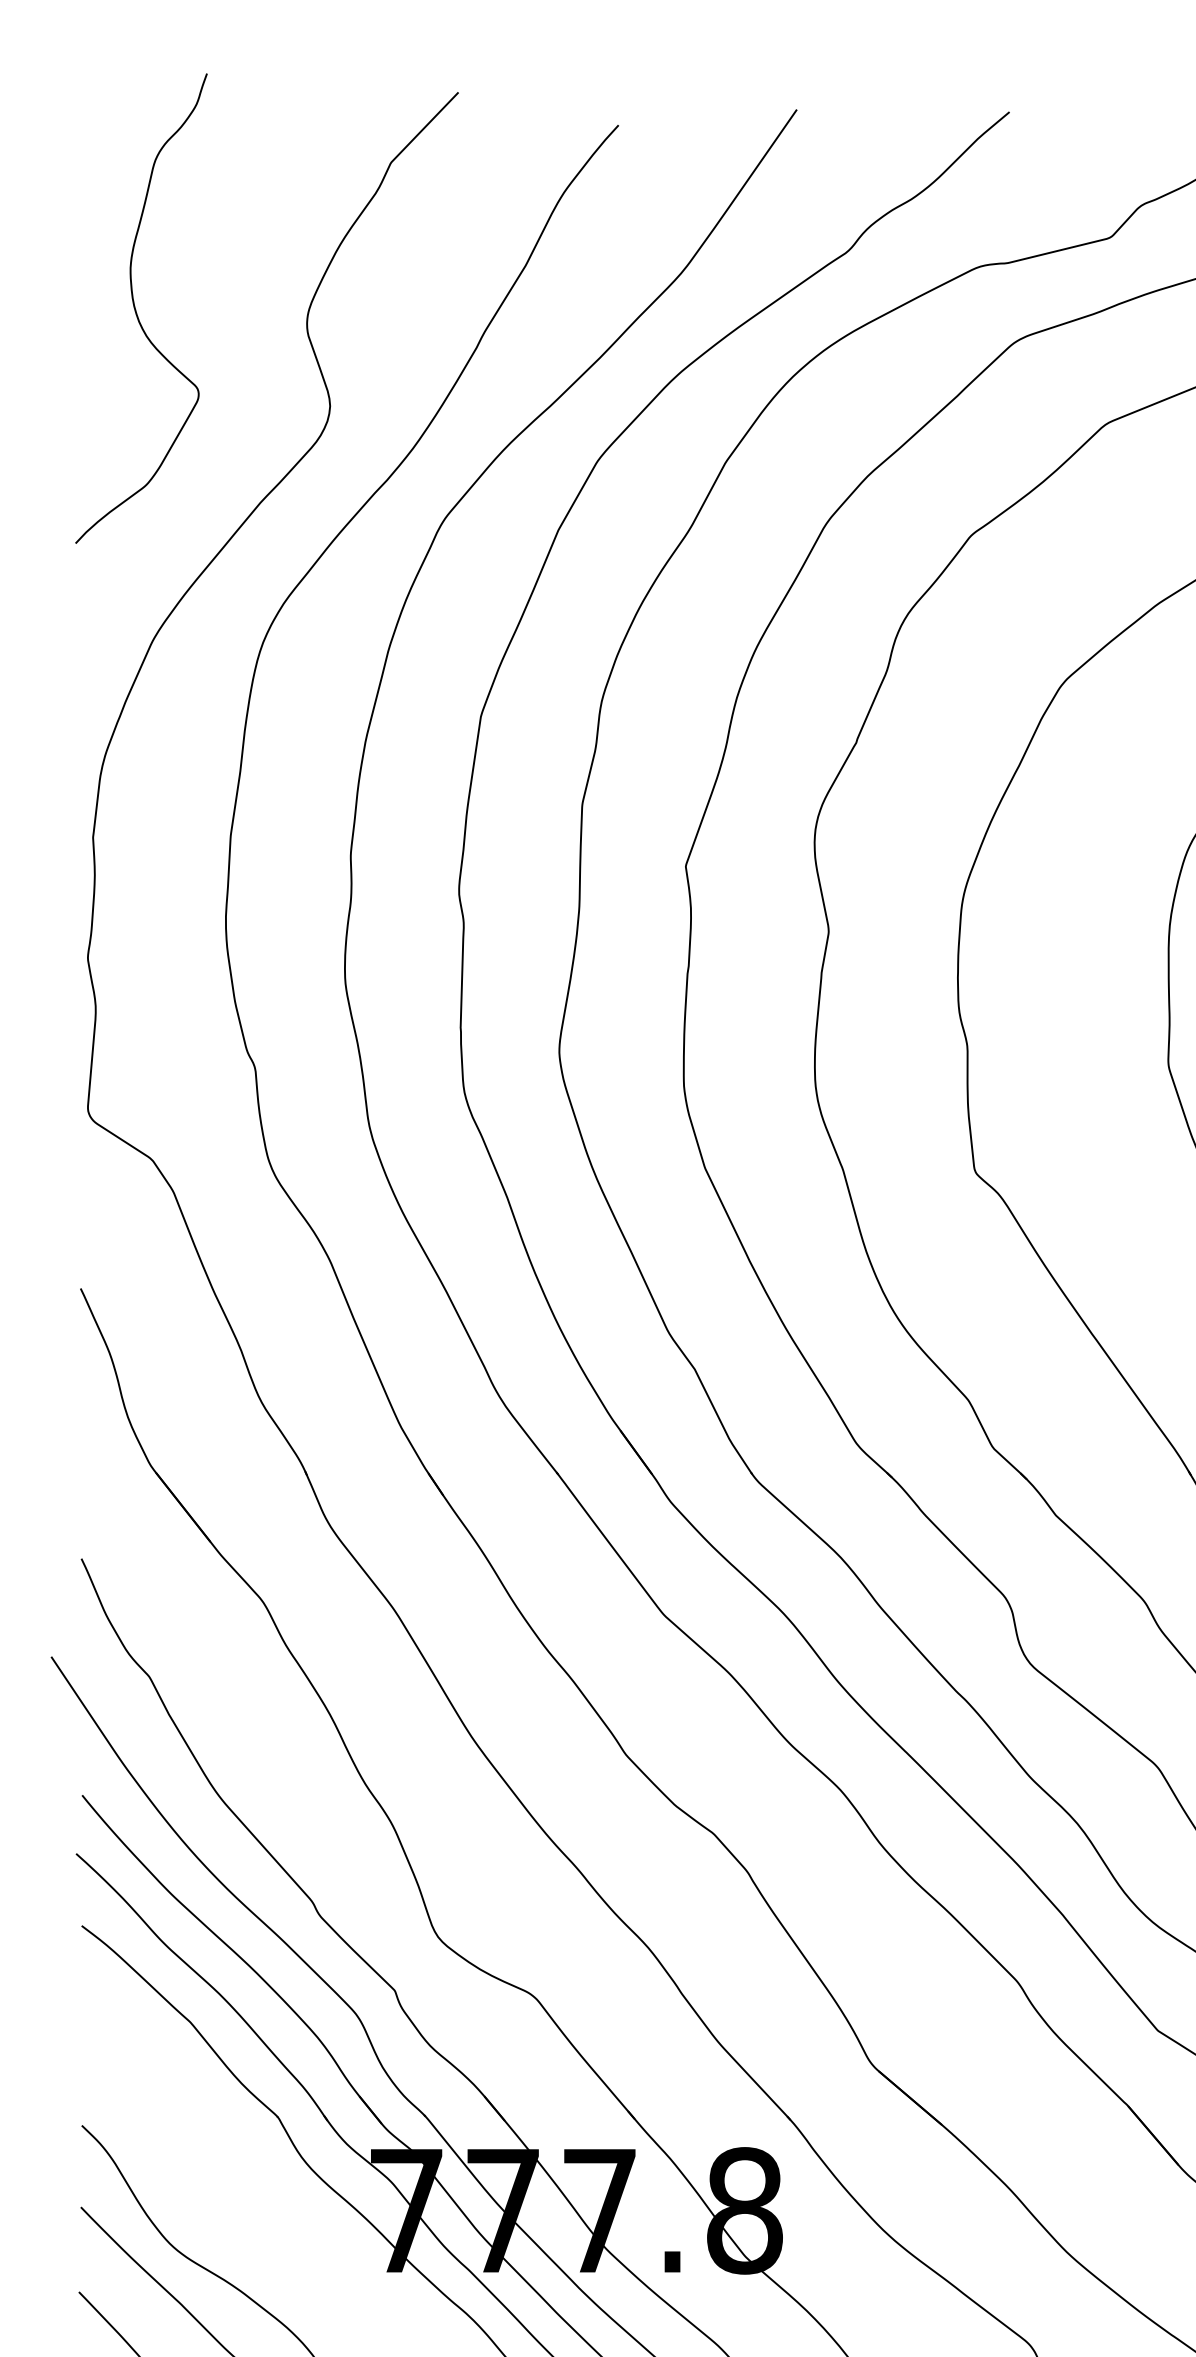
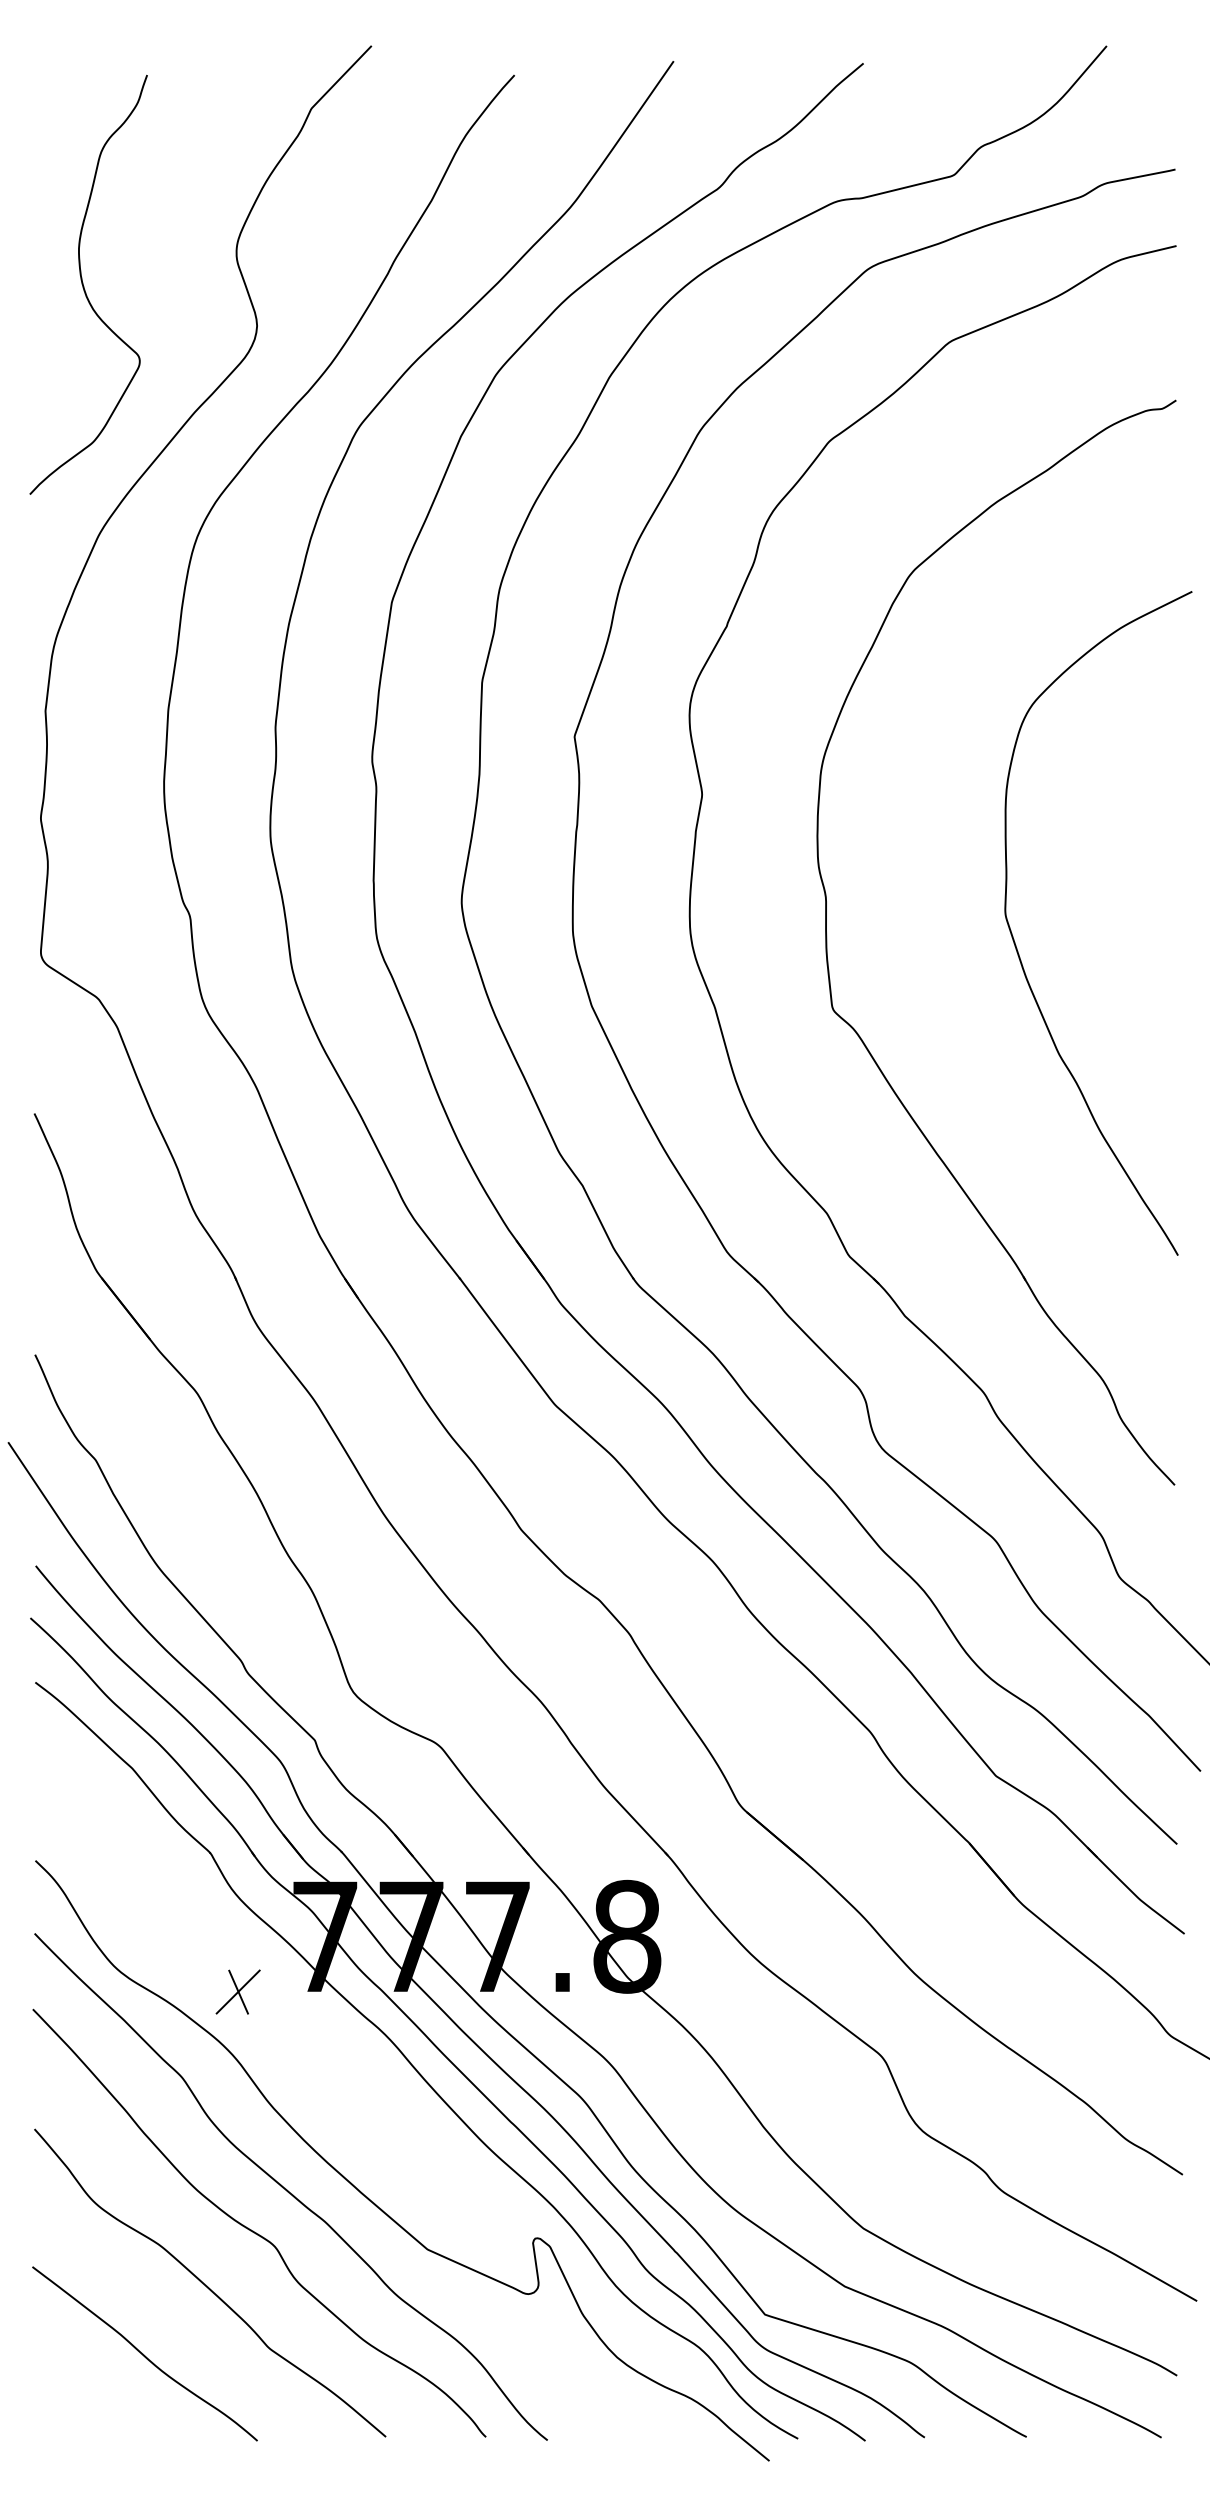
curve: (136, 310) -> (84, 286), moved
part: (308, 2272) -> (237, 1991), added

